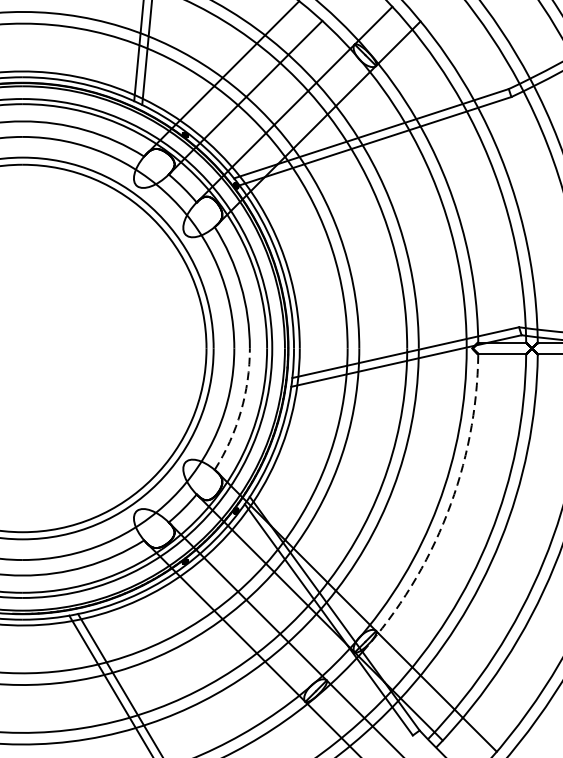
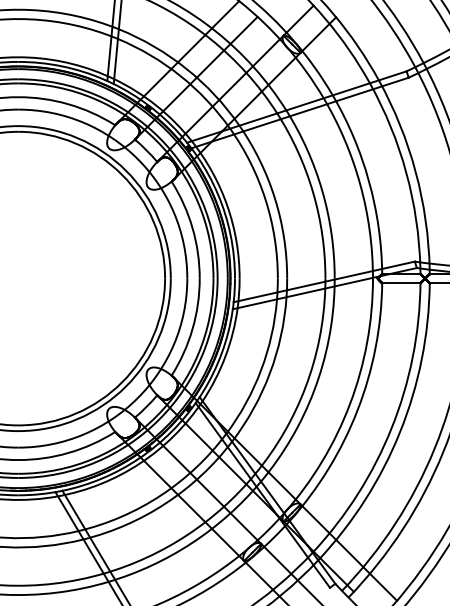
arc: (240, 412) -> (192, 329), dashed -> solid
arc: (447, 513) -> (357, 410), dashed -> solid

